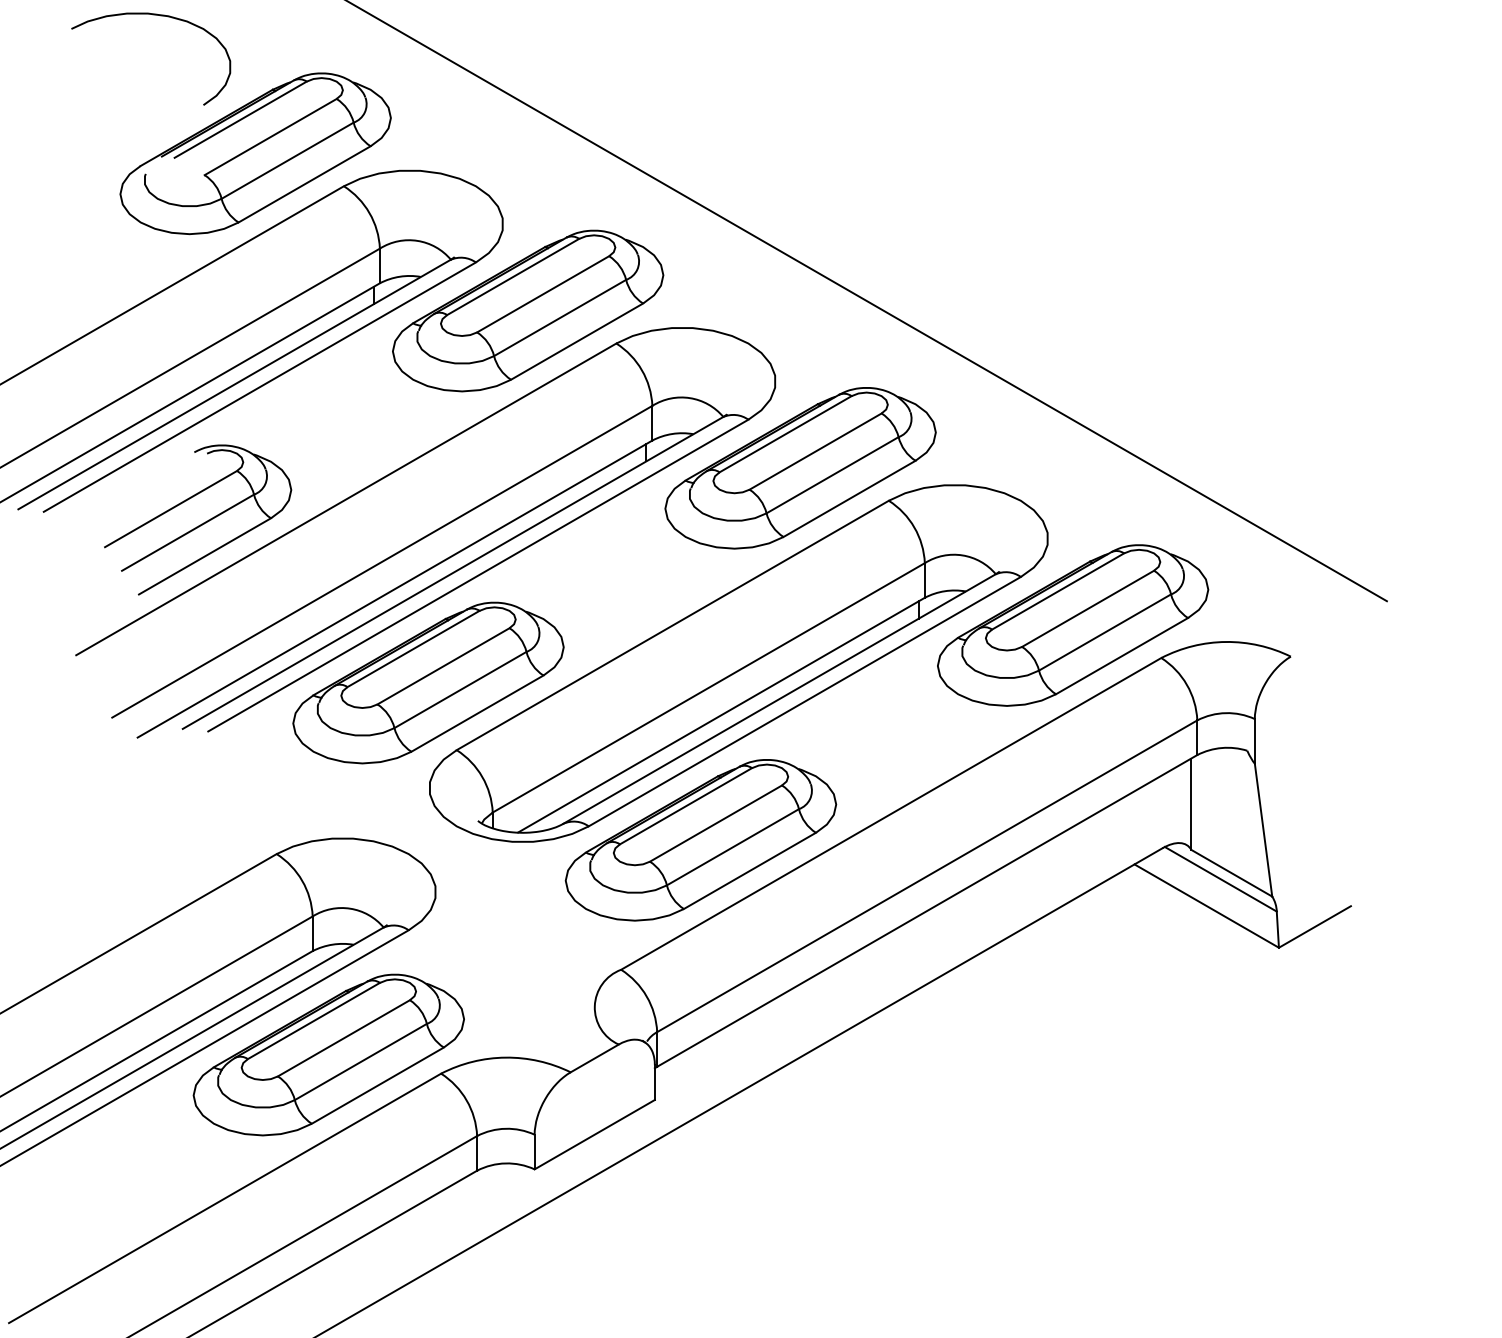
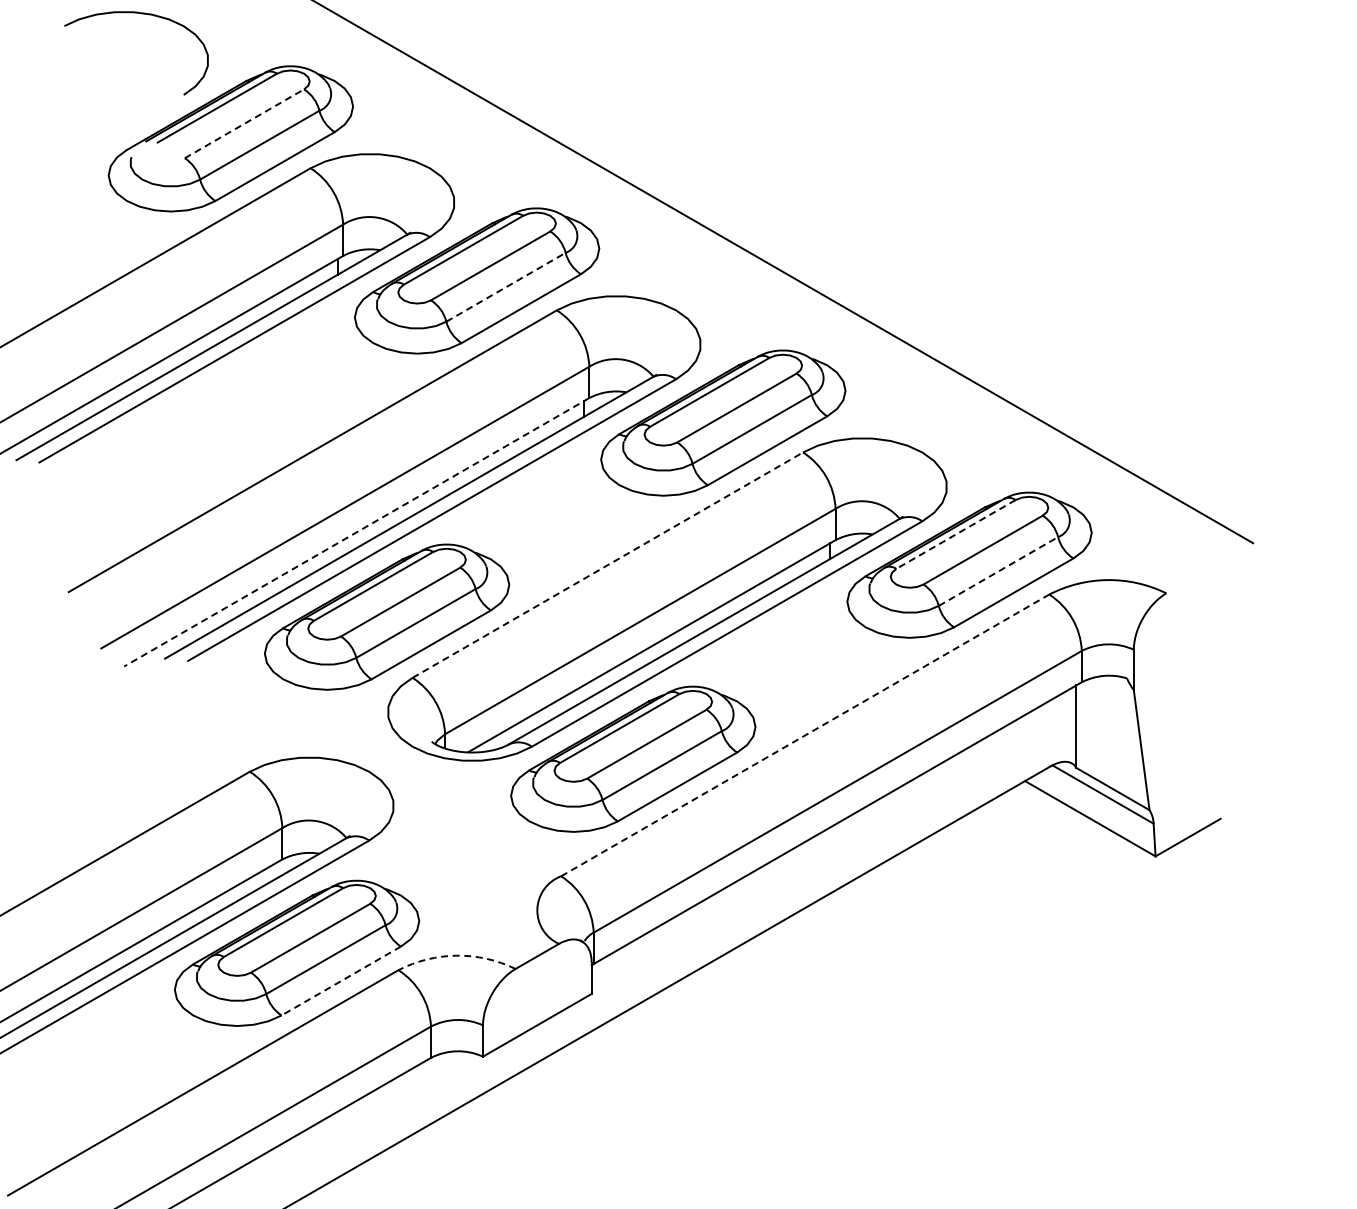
line: (270, 136) -> (244, 123), solid -> dashed
line: (560, 318) -> (506, 287), solid -> dashed
part: (197, 519) -> (178, 469), removed
line: (394, 589) -> (356, 532), solid -> dashed
line: (1058, 591) -> (956, 534), solid -> dashed
line: (673, 624) -> (608, 564), solid -> dashed
line: (1105, 632) -> (998, 571), solid -> dashed
line: (891, 813) -> (805, 735), solid -> dashed
arc: (505, 1057) -> (456, 955), solid -> dashed
line: (378, 1086) -> (341, 981), solid -> dashed

